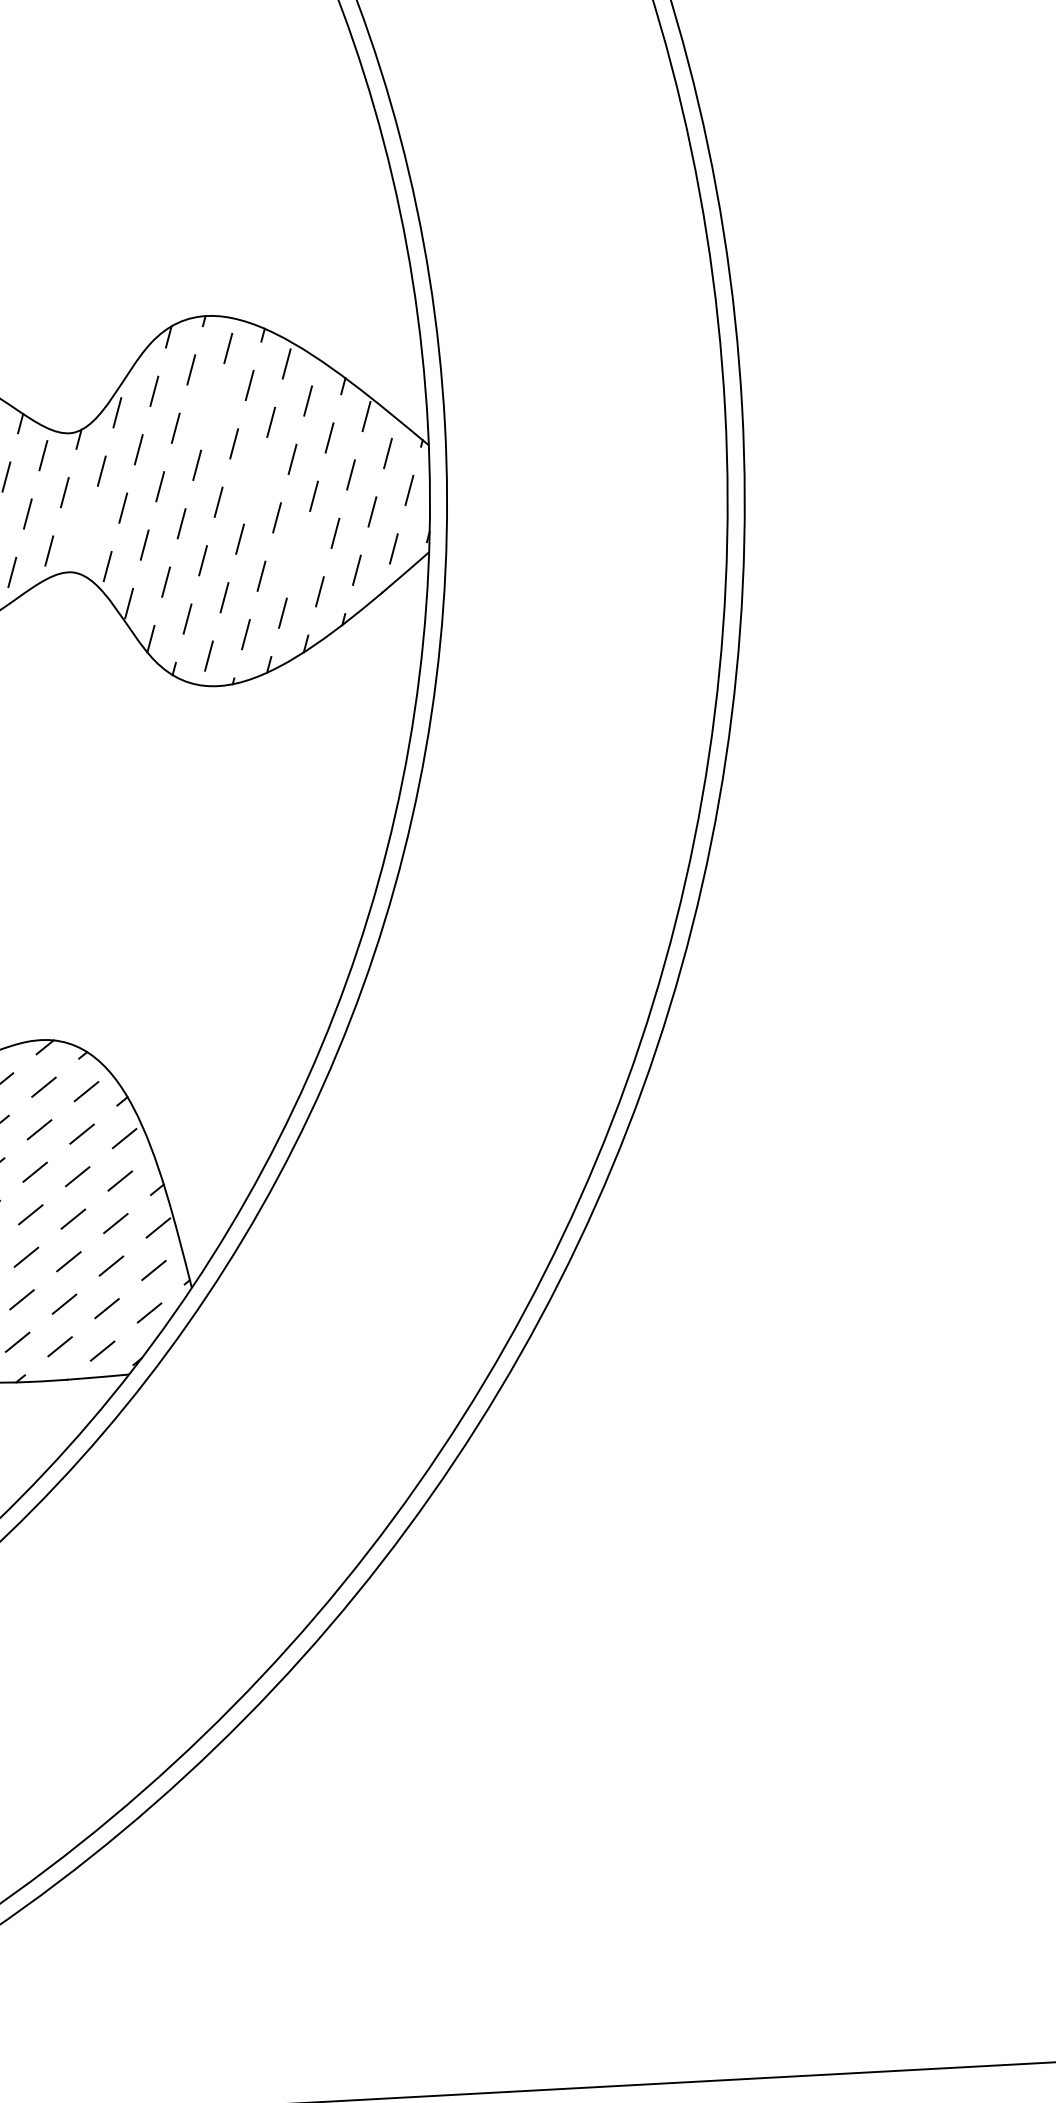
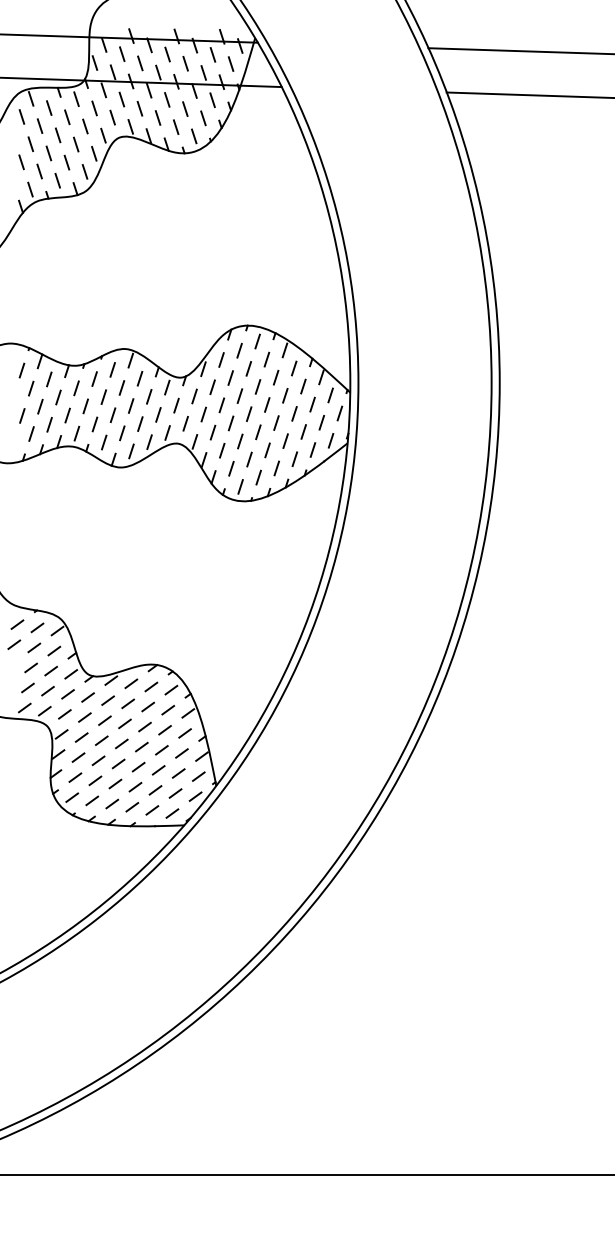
line: (212, 406) -> (248, 368), added
line: (256, 479) -> (267, 404), added
line: (85, 529) -> (185, 423), added
line: (298, 553) -> (285, 440), added

